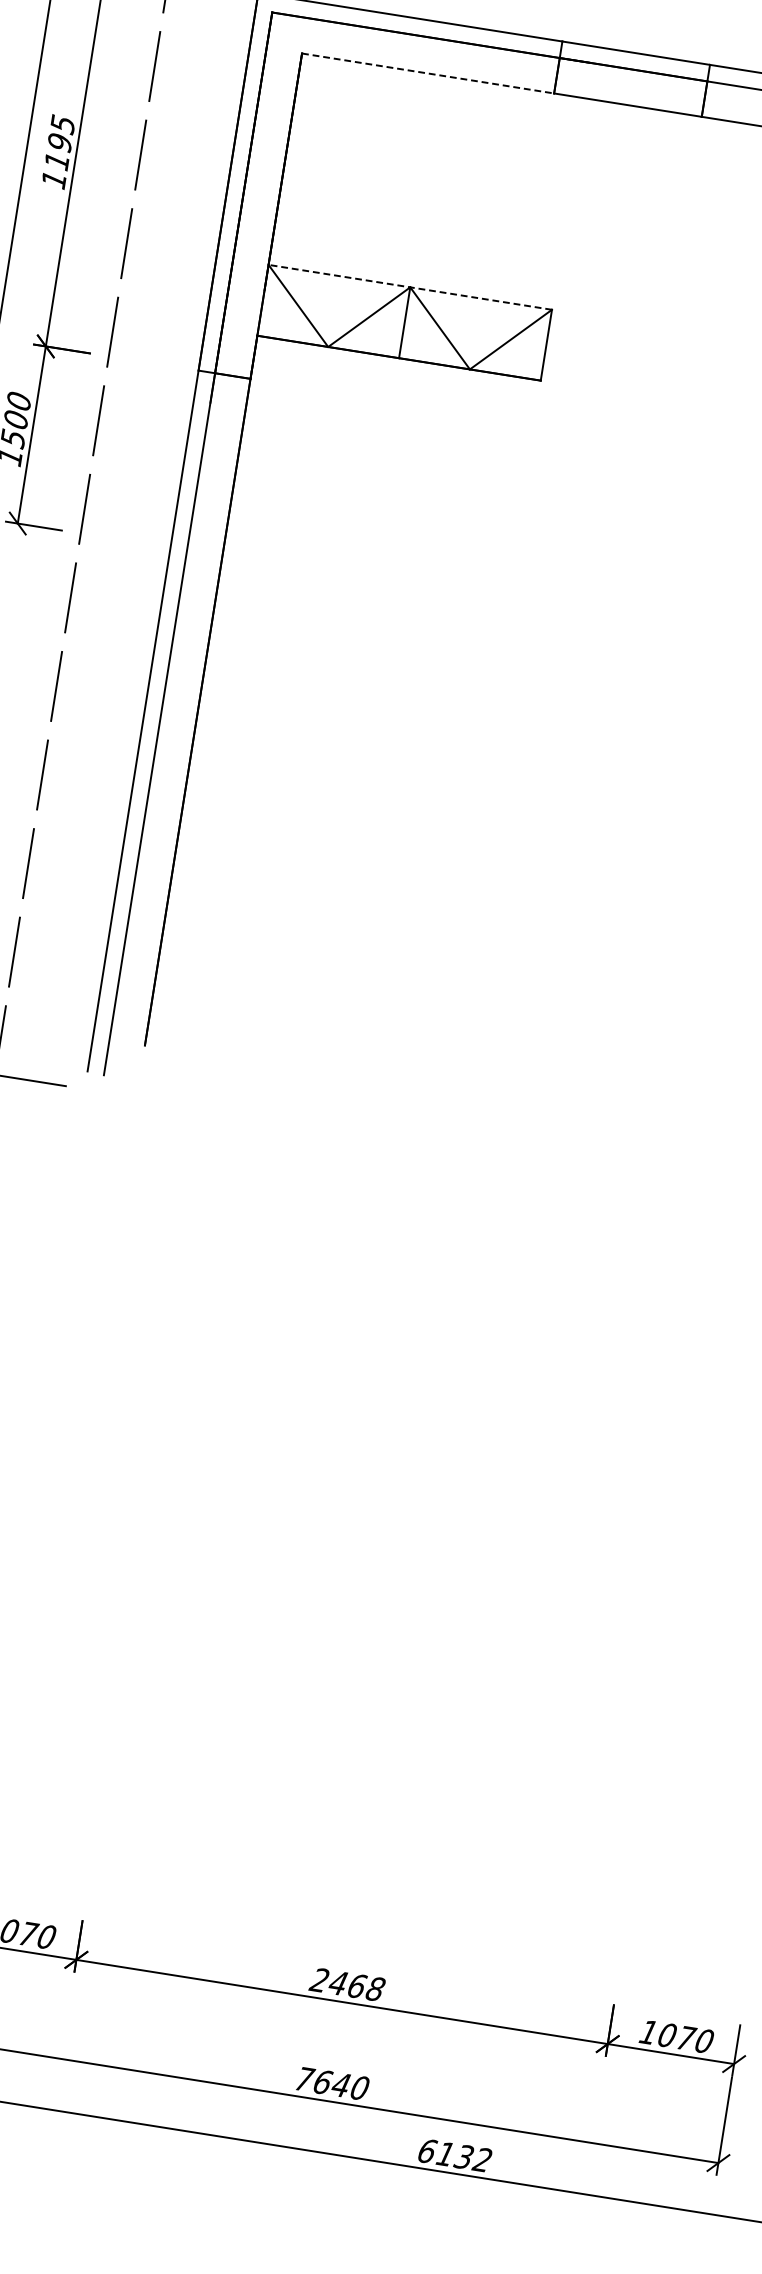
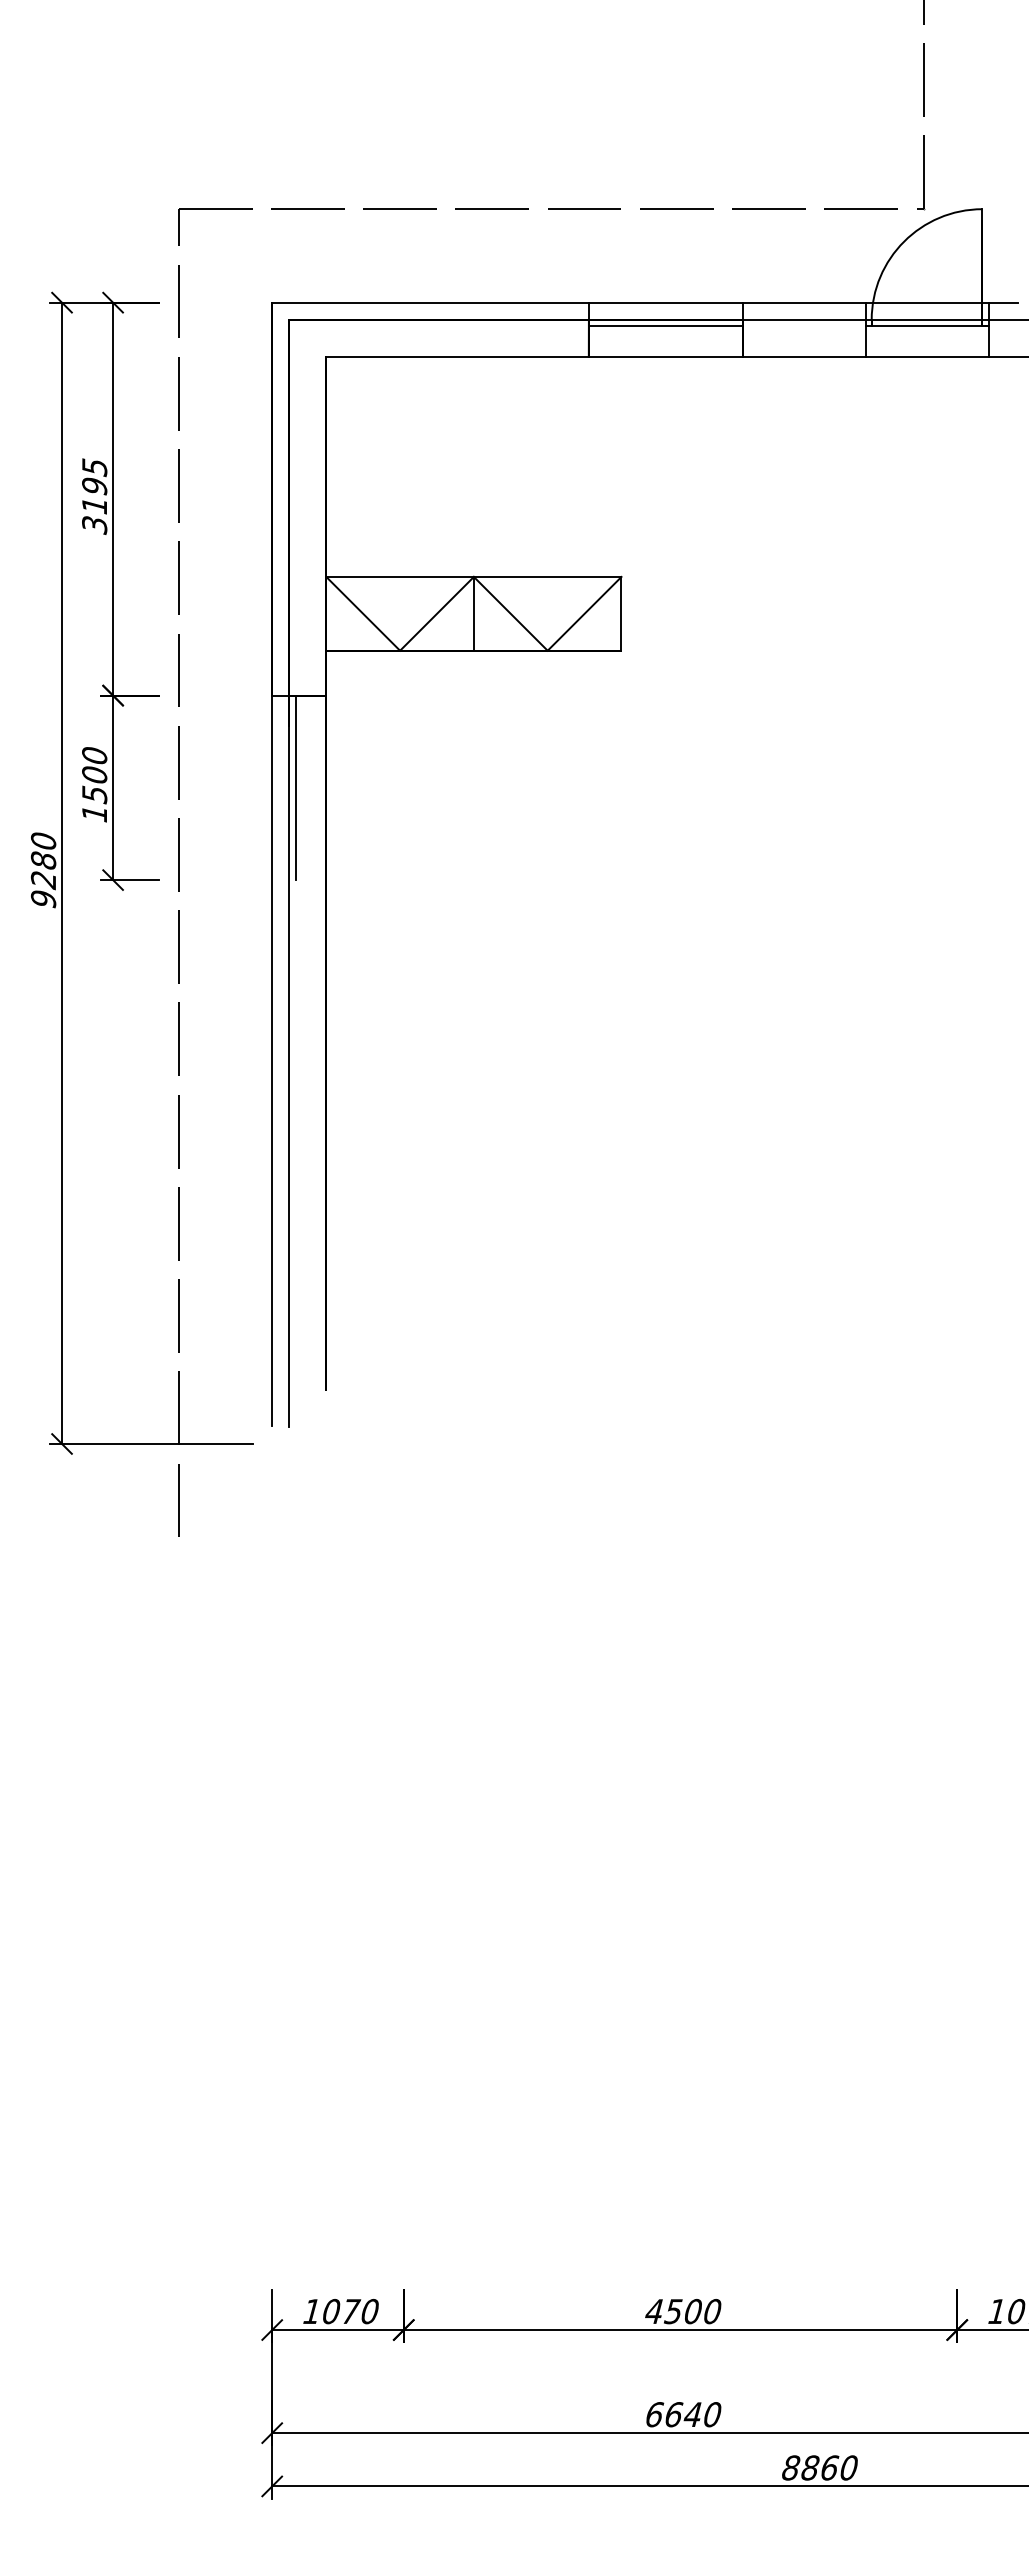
line: (429, 73) -> (458, 356), dashed -> solid
line: (632, 76) -> (665, 326), added
text: (53, 180) -> (94, 525), 1195 -> 3195
line: (409, 286) -> (473, 576), dashed -> solid
line: (206, 462) -> (295, 787), added
text: (346, 1984) -> (682, 2311), 2468 -> 4500
text: (305, 2079) -> (655, 2414), 7640 -> 6640
text: (454, 2155) -> (819, 2467), 6132 -> 8860

